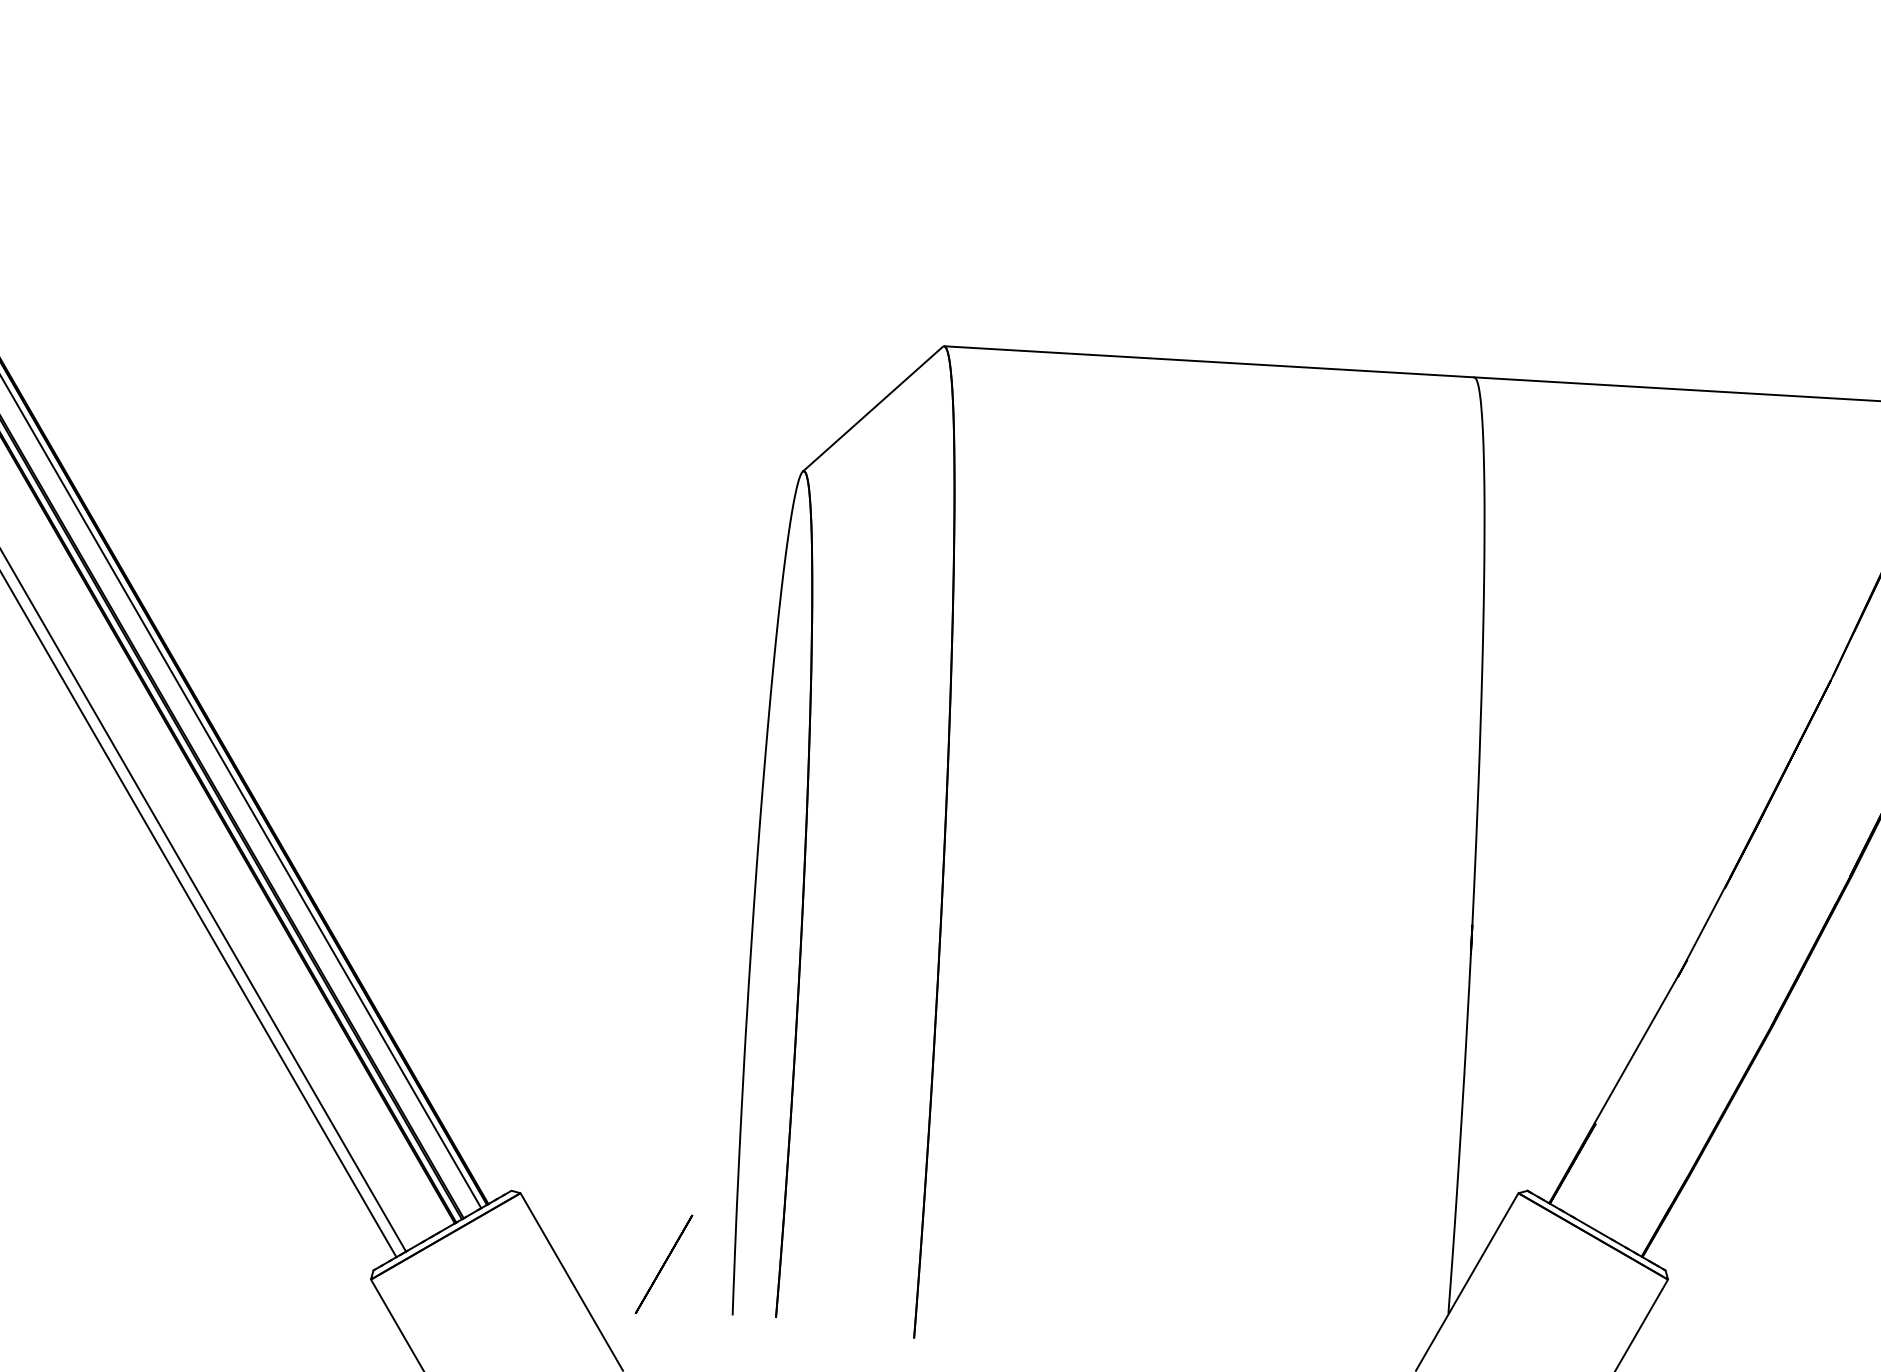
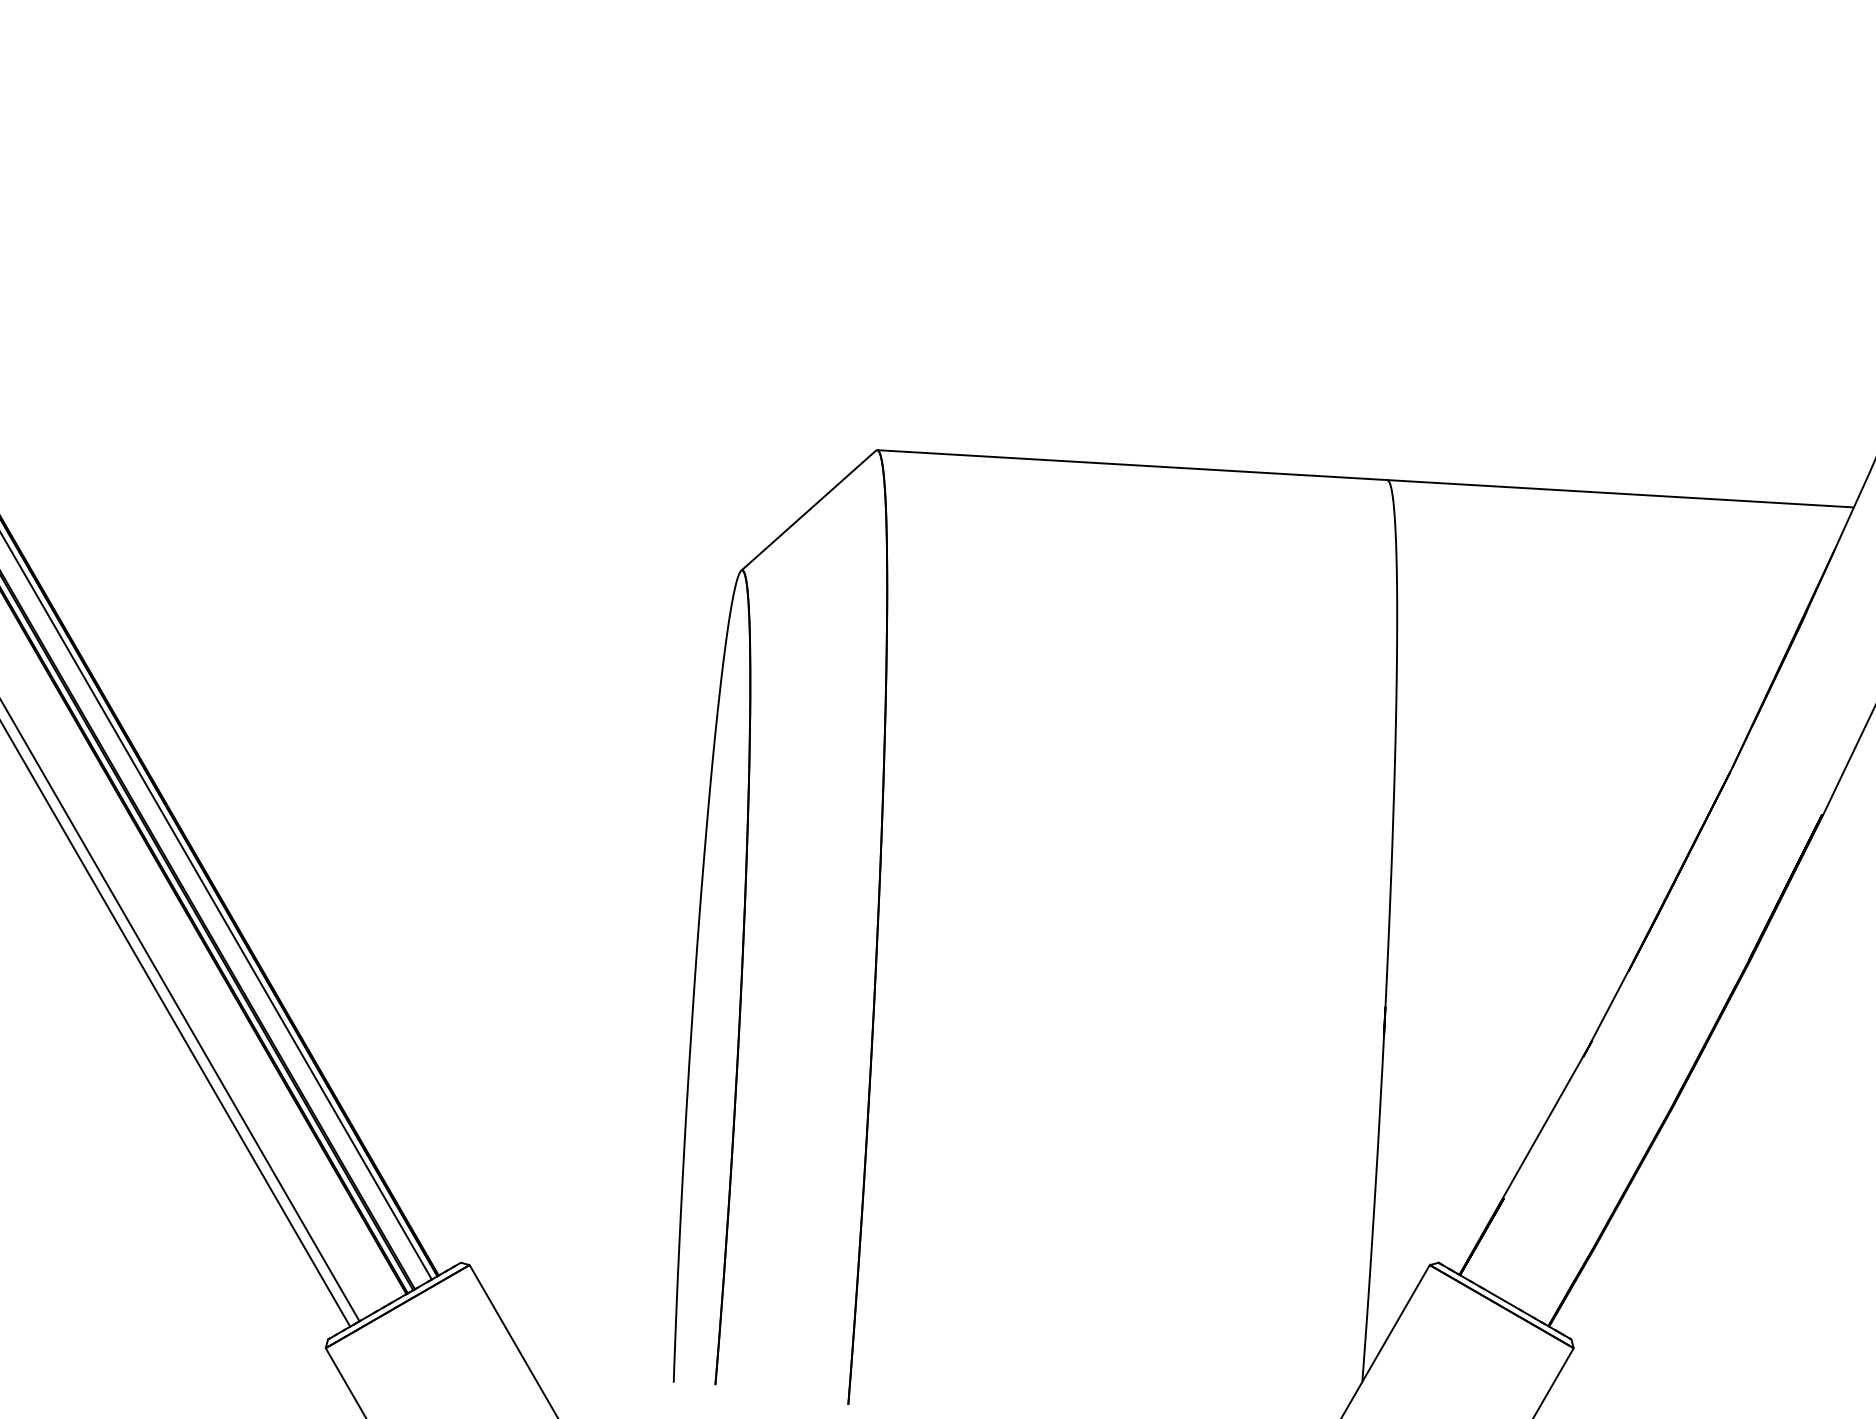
line: (663, 1264) -> (607, 1333), removed

